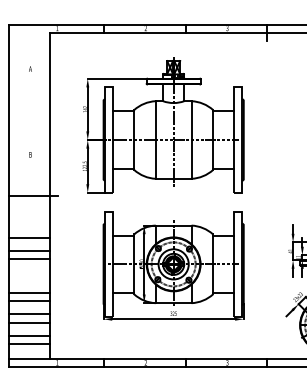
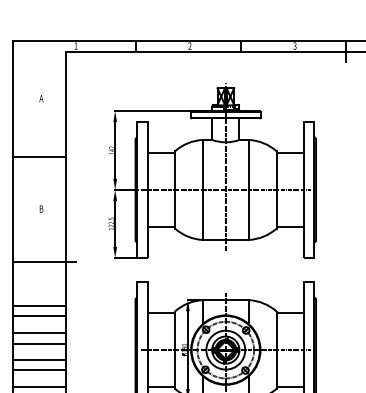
line: (28, 114) -> (38, 157), added
line: (28, 229) -> (38, 305), added
line: (28, 271) -> (38, 359), added
line: (28, 280) -> (38, 370), added

